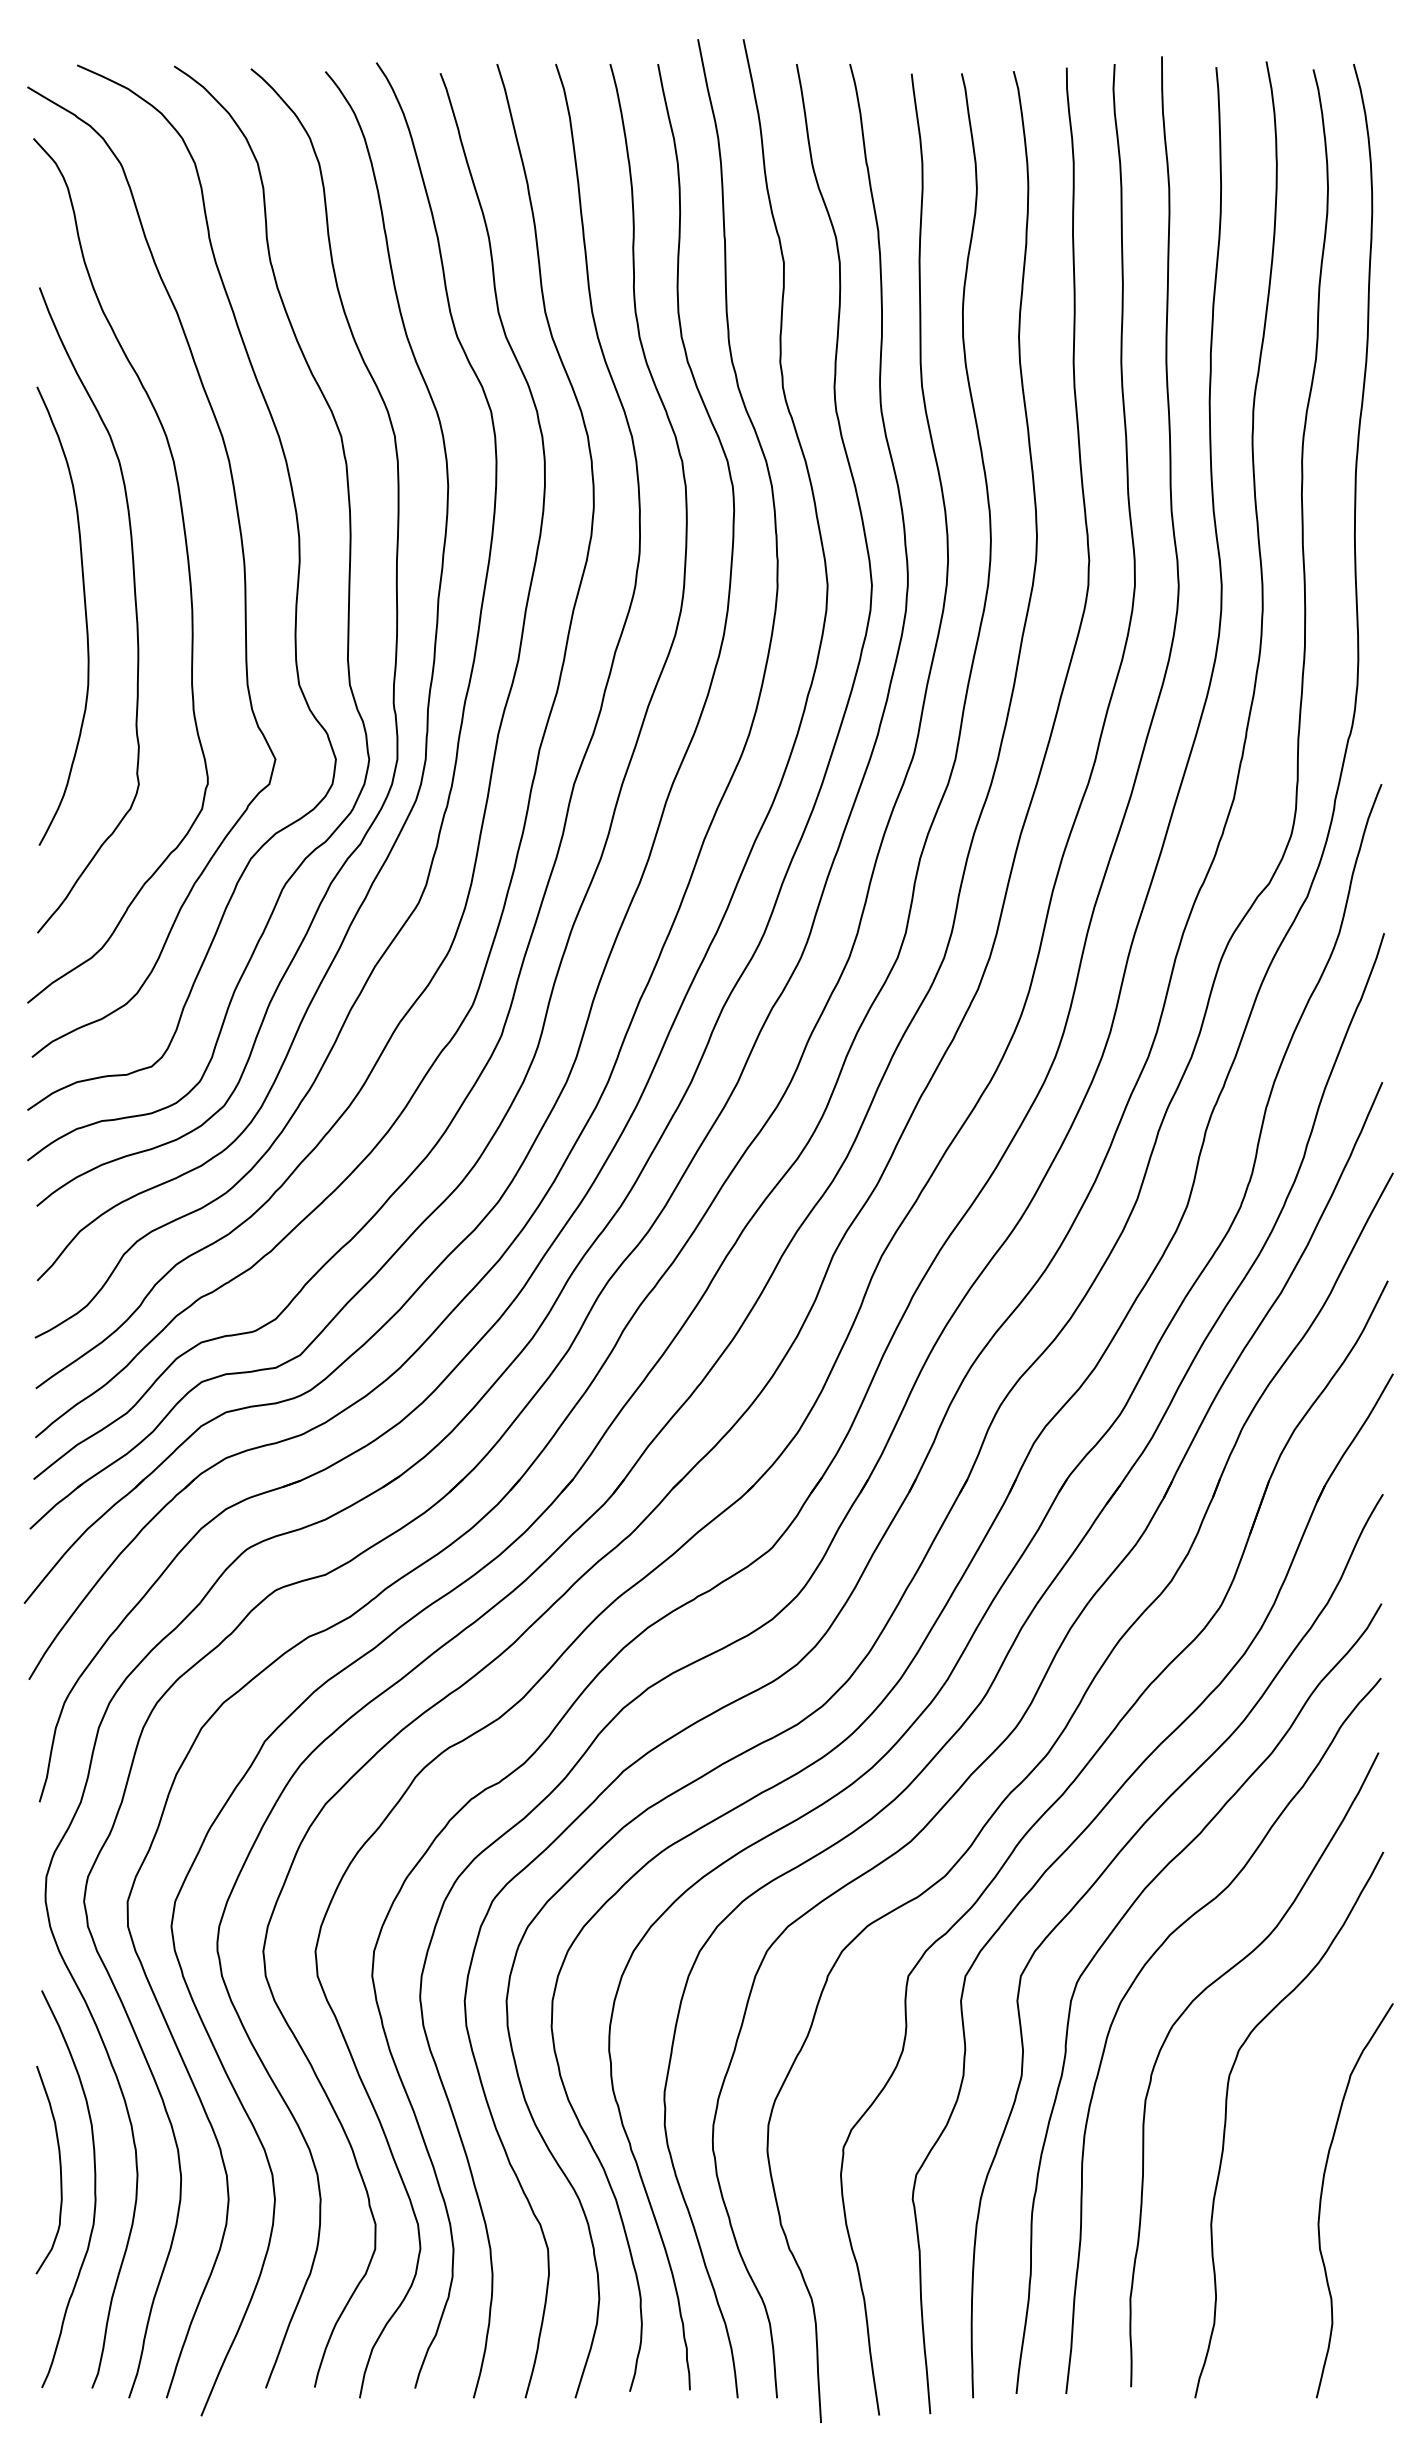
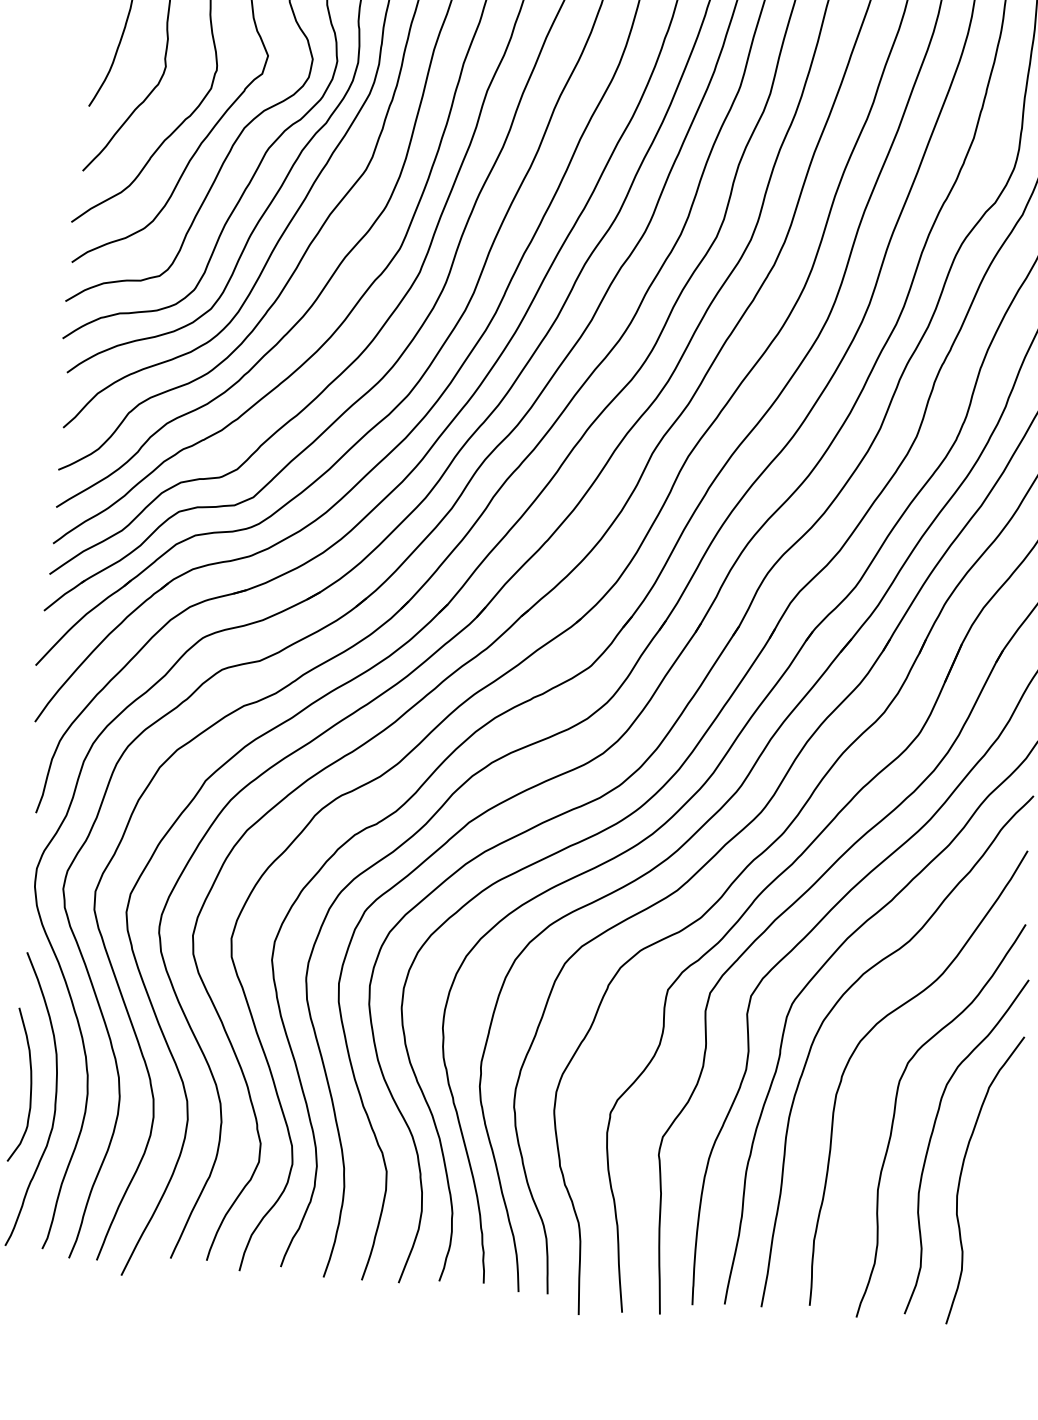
curve: (1278, 2147) -> (931, 1136), added

